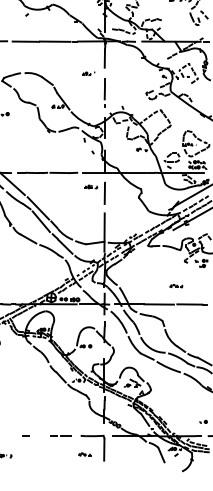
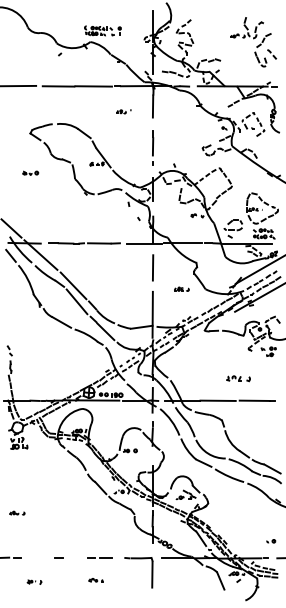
part: (88, 73) -> (123, 111), moved
part: (91, 186) -> (181, 288), moved
part: (176, 285) -> (238, 378), size x1.6
part: (84, 454) -> (95, 580), moved

